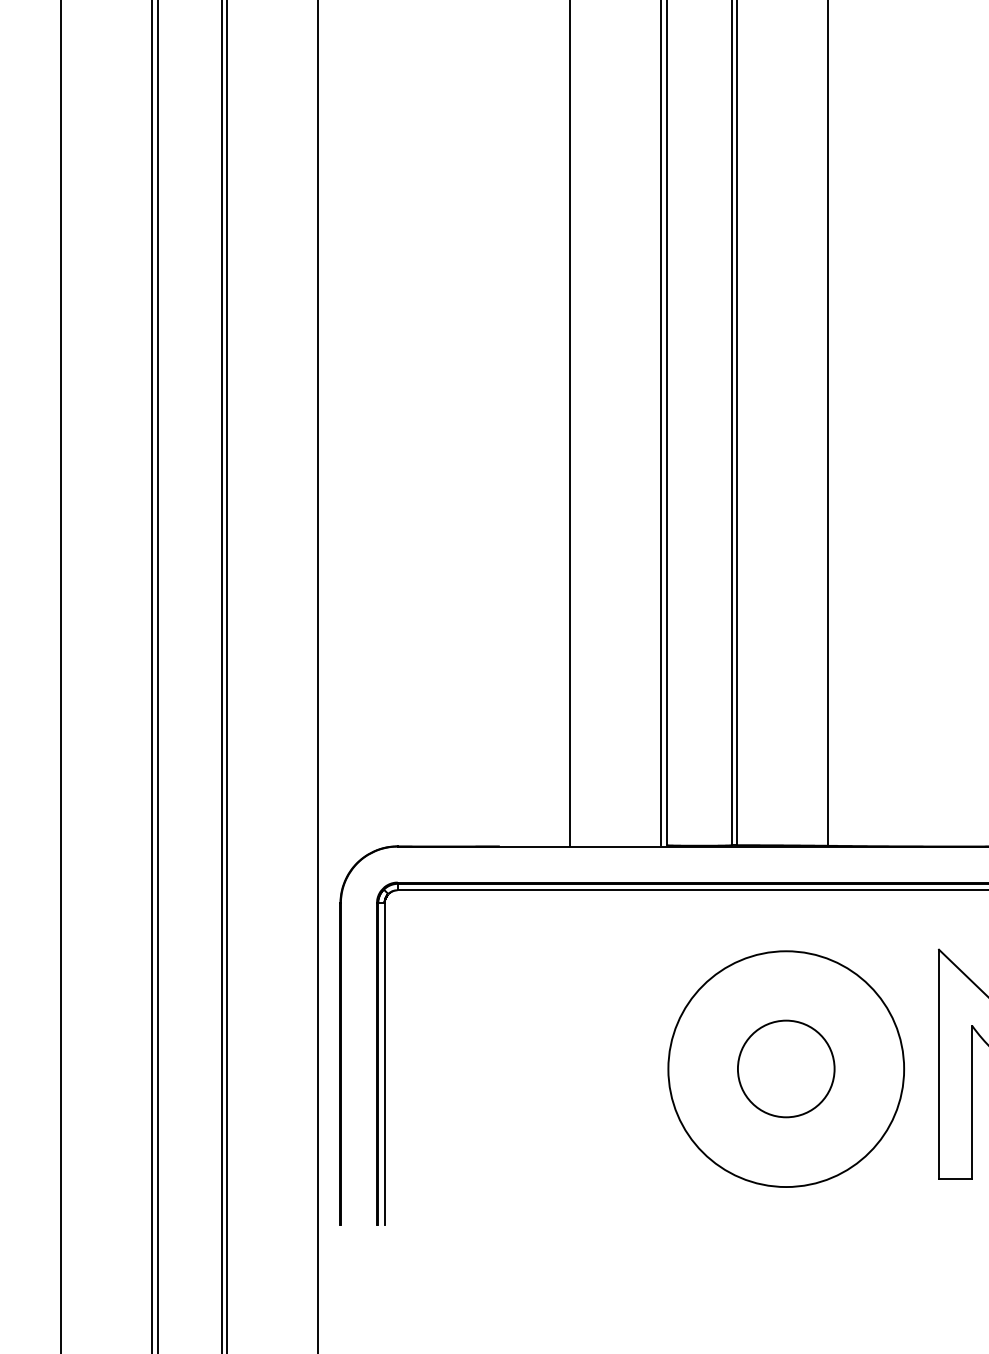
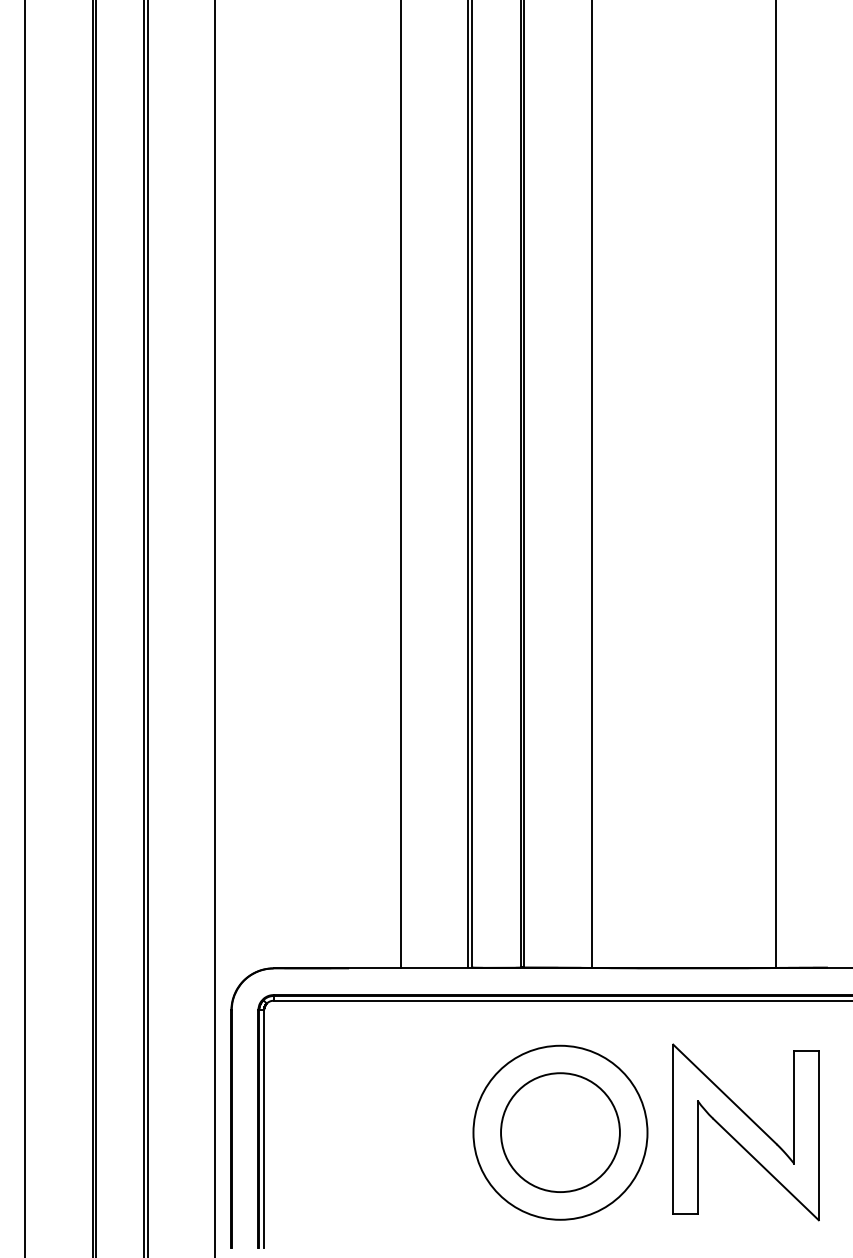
circle: (786, 1068) -> (560, 1132), size x1.67

